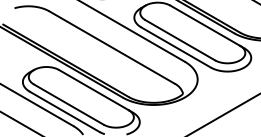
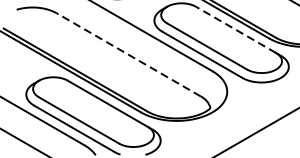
line: (204, 25) -> (235, 29), solid -> dashed
line: (111, 47) -> (128, 54), solid -> dashed

